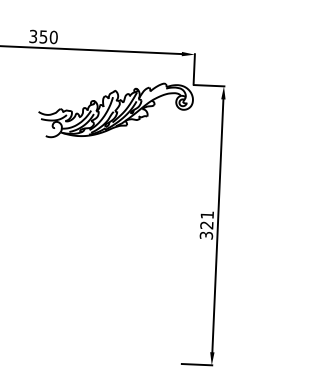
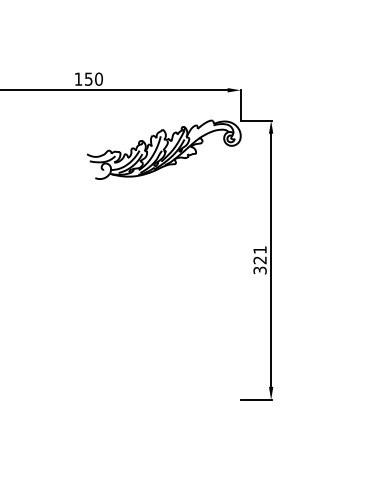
text: (33, 35) -> (78, 78), 350 -> 150

